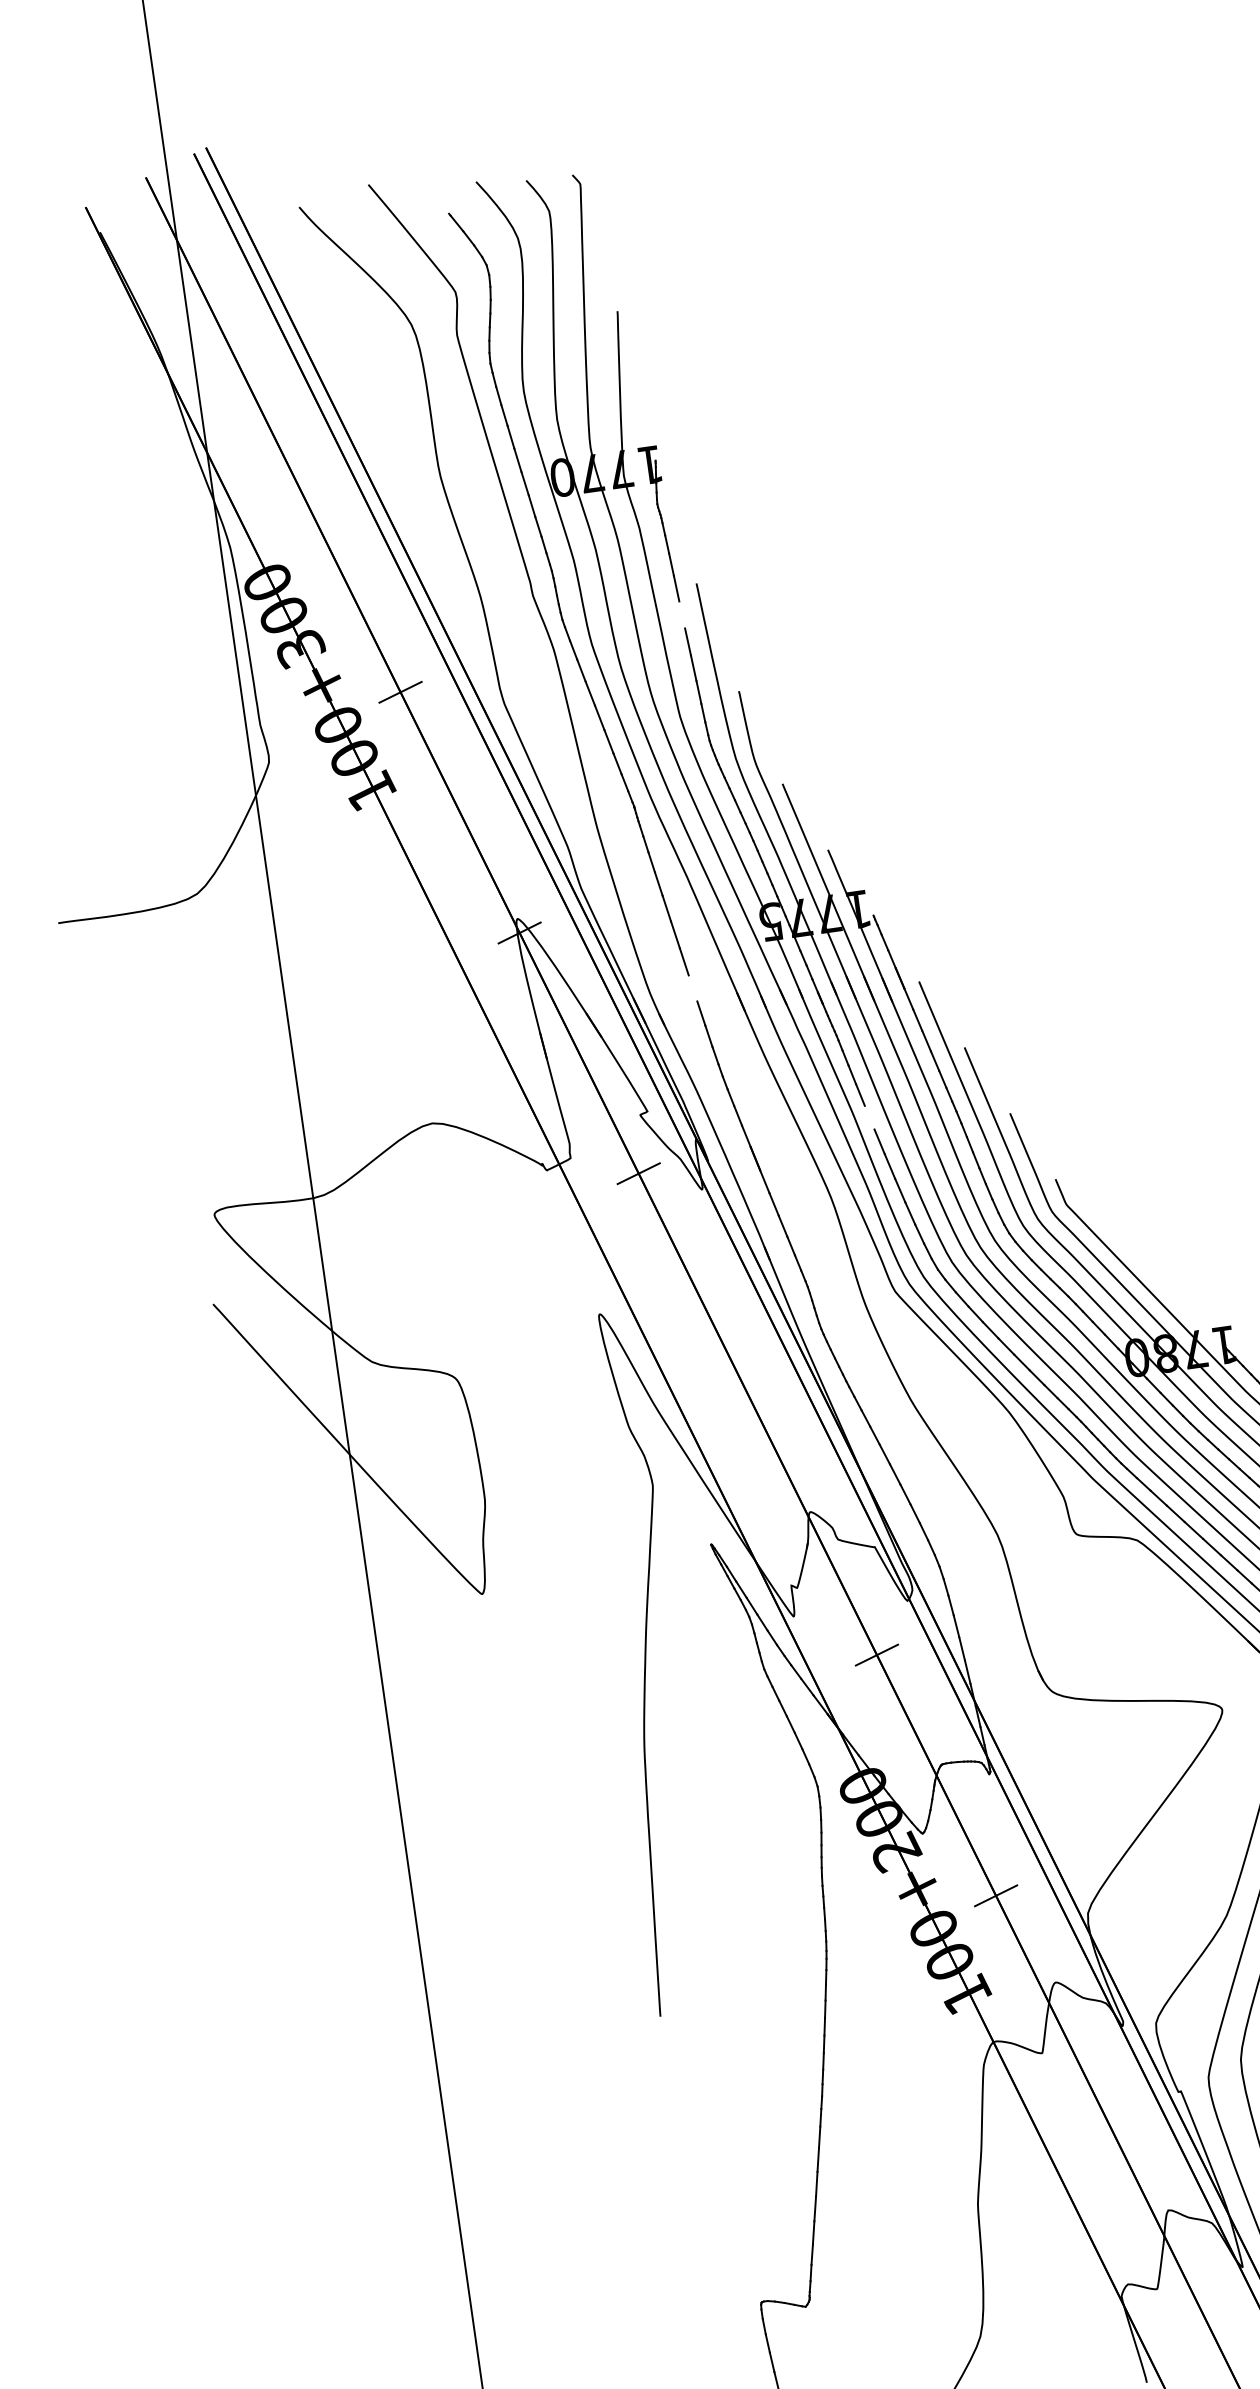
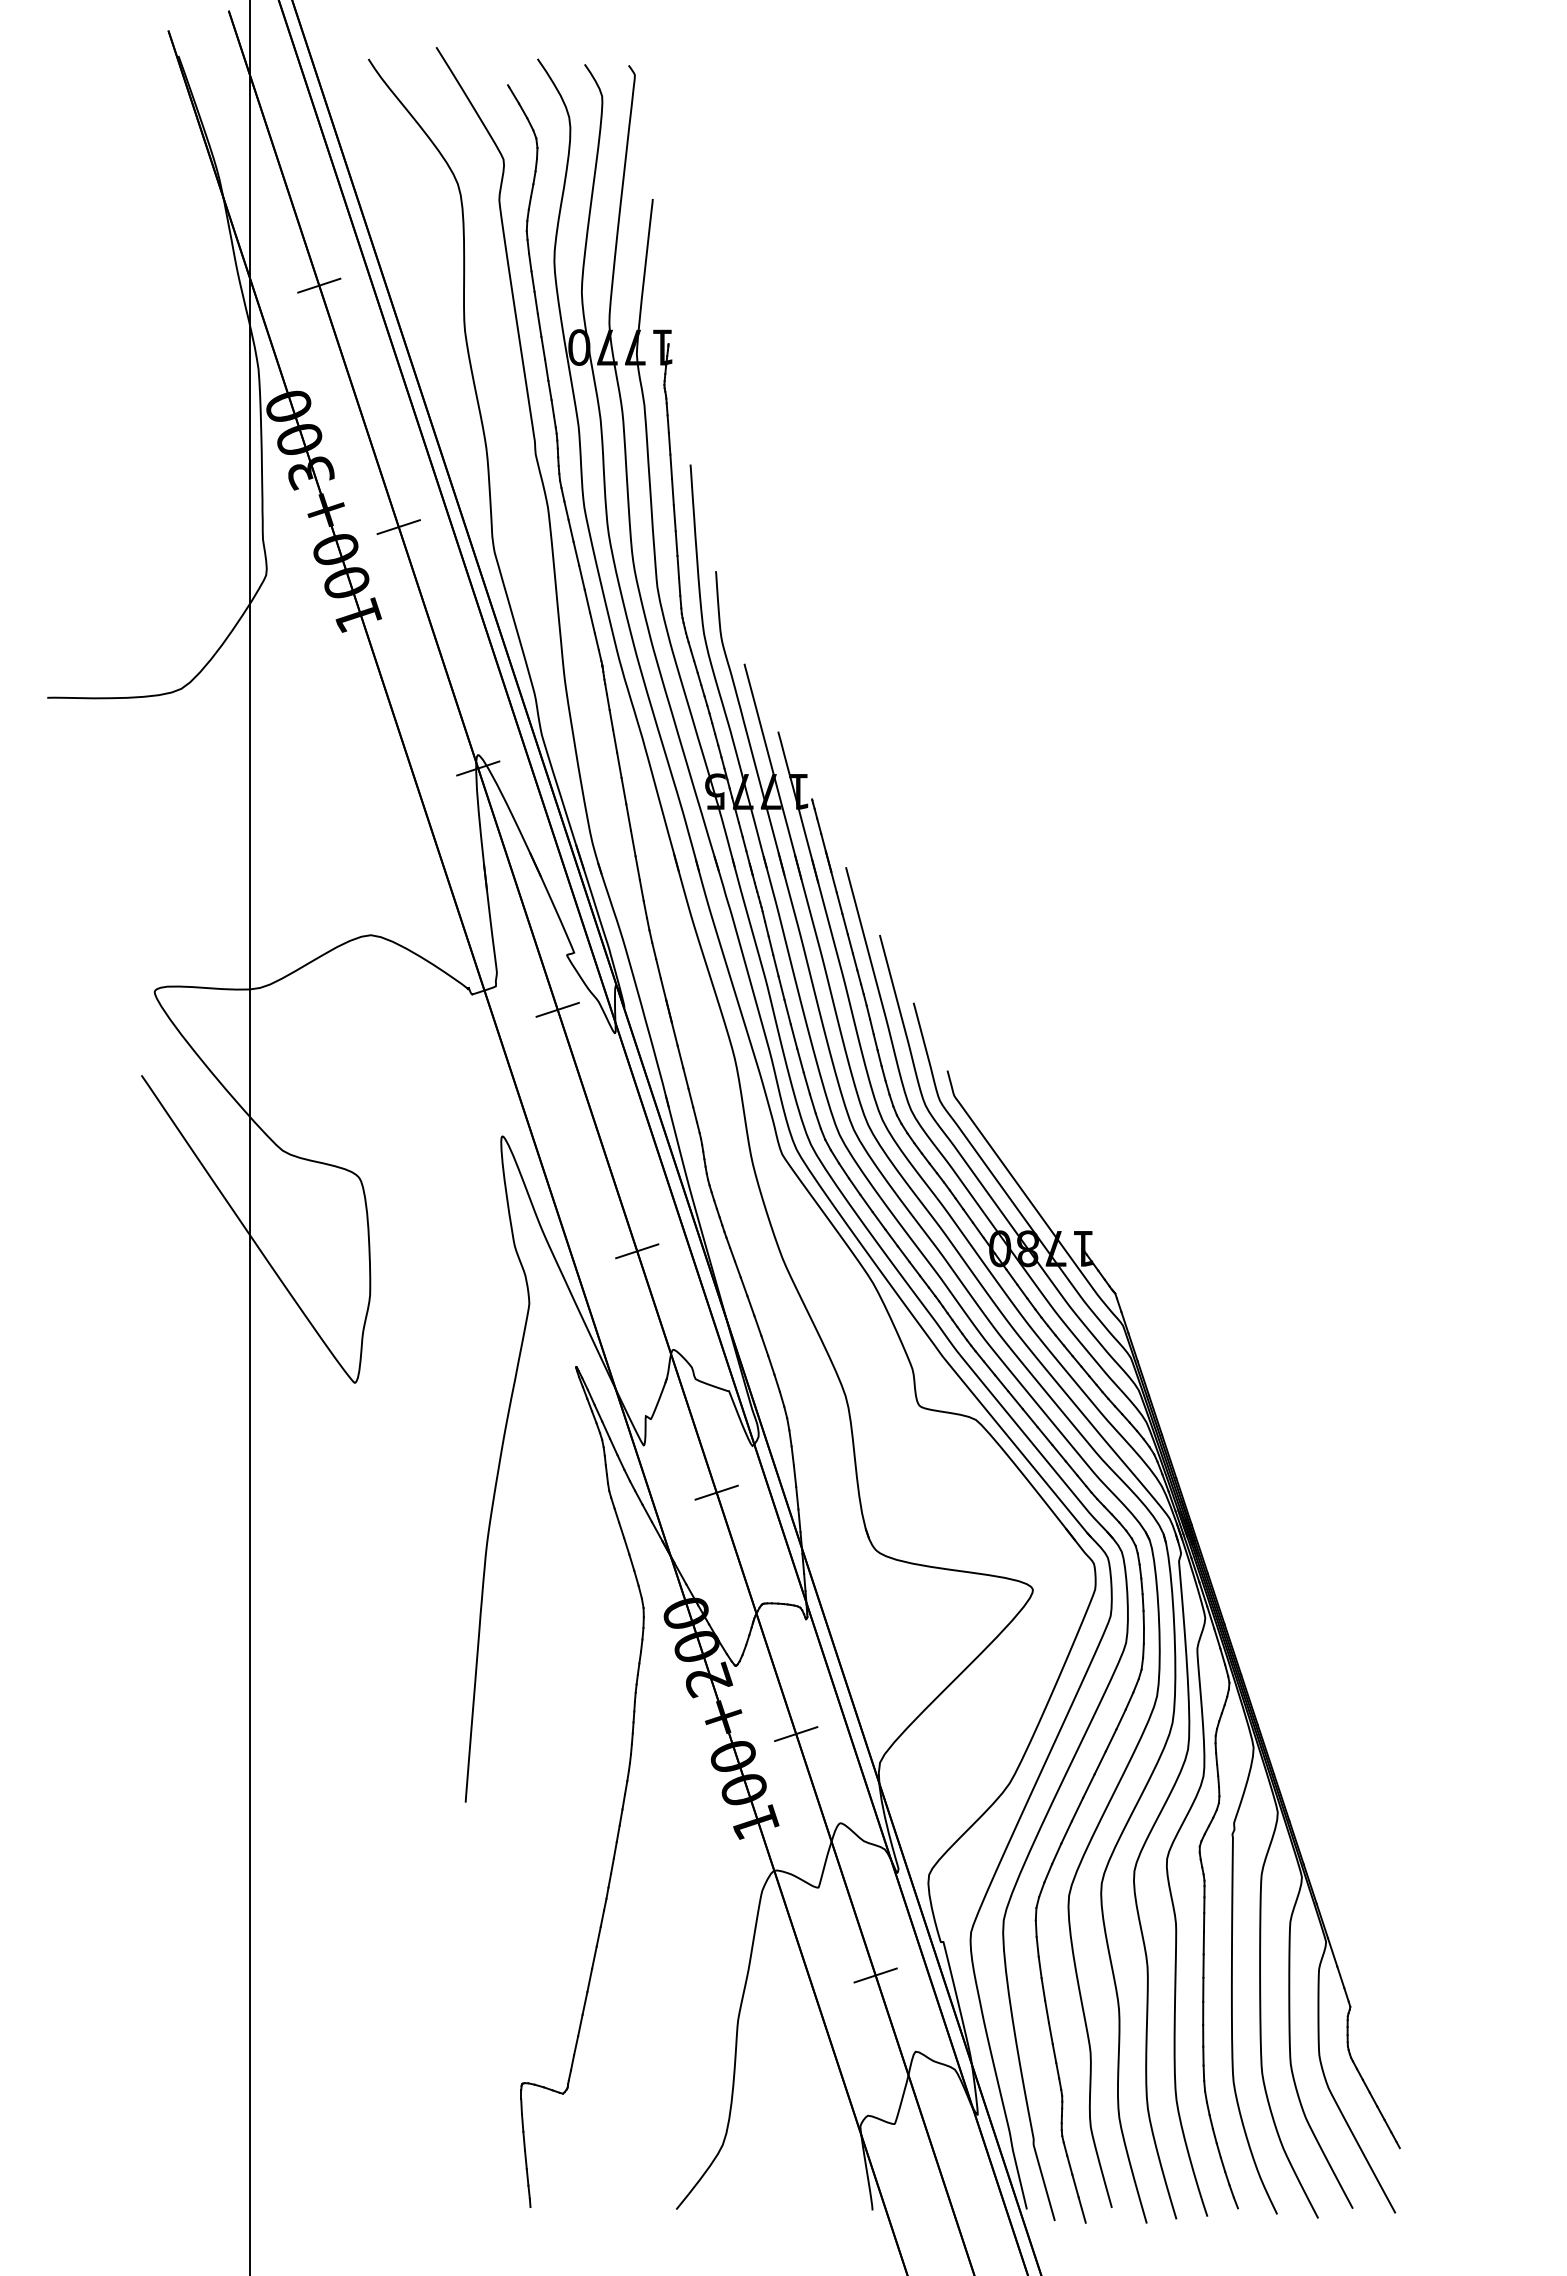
line: (281, 451) -> (319, 285), added
line: (681, 615) -> (672, 492), added
line: (693, 988) -> (633, 843), added
line: (869, 1116) -> (781, 987), added
line: (758, 1414) -> (637, 1251), added
line: (1114, 2136) -> (875, 1975), added

